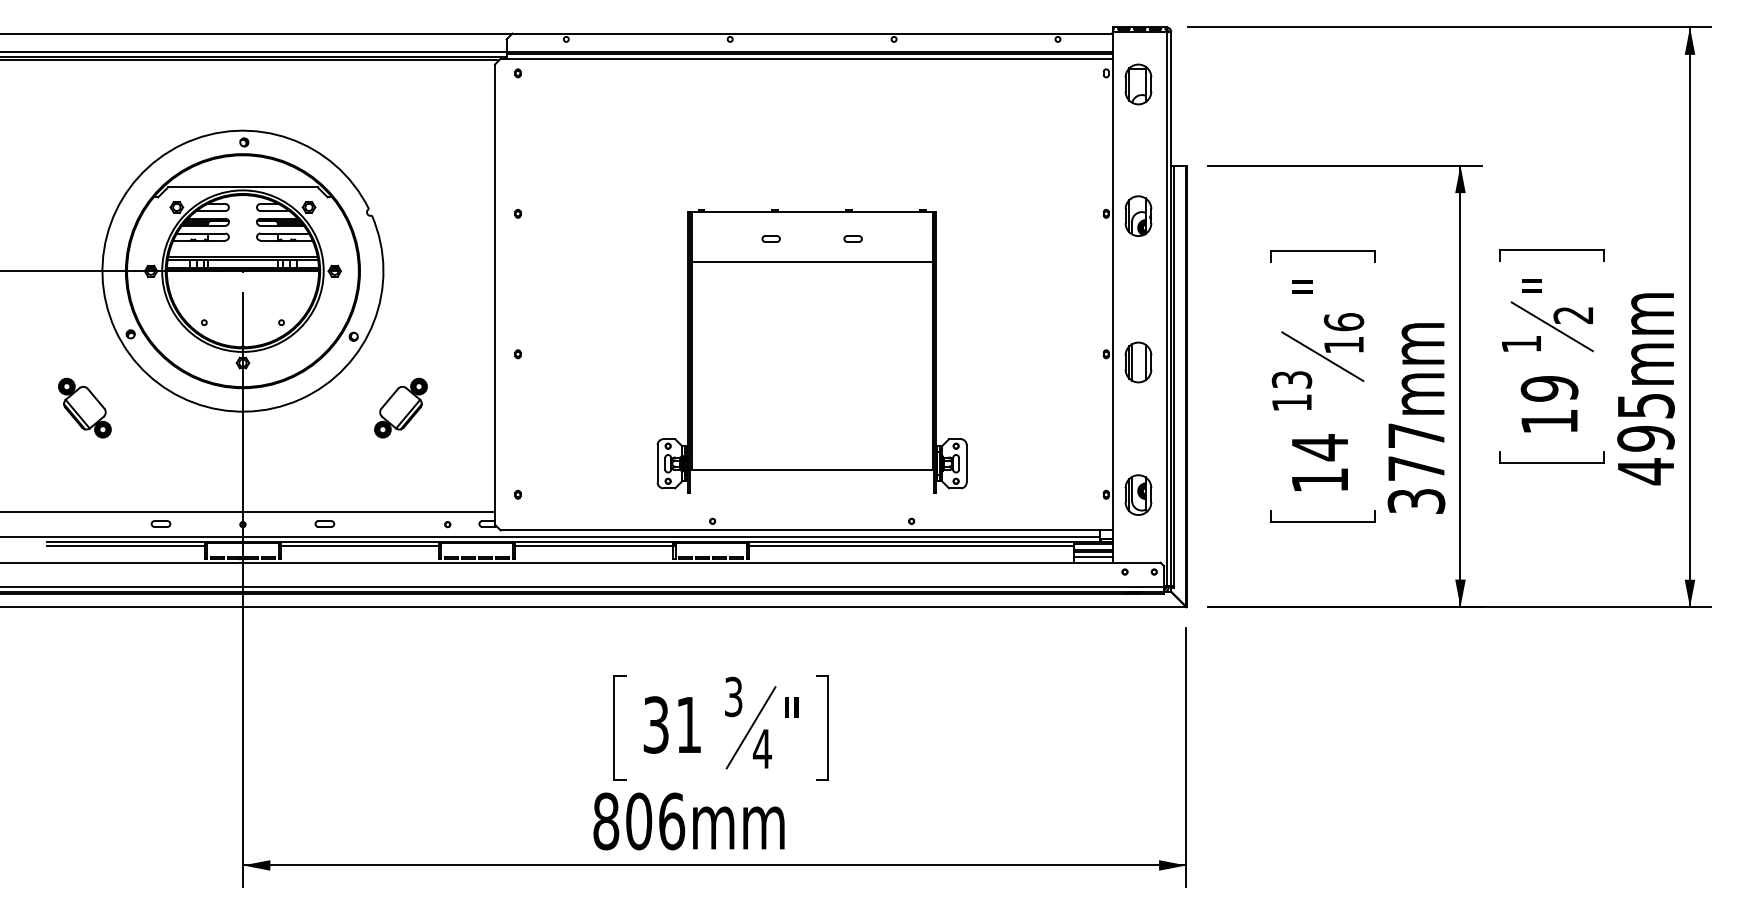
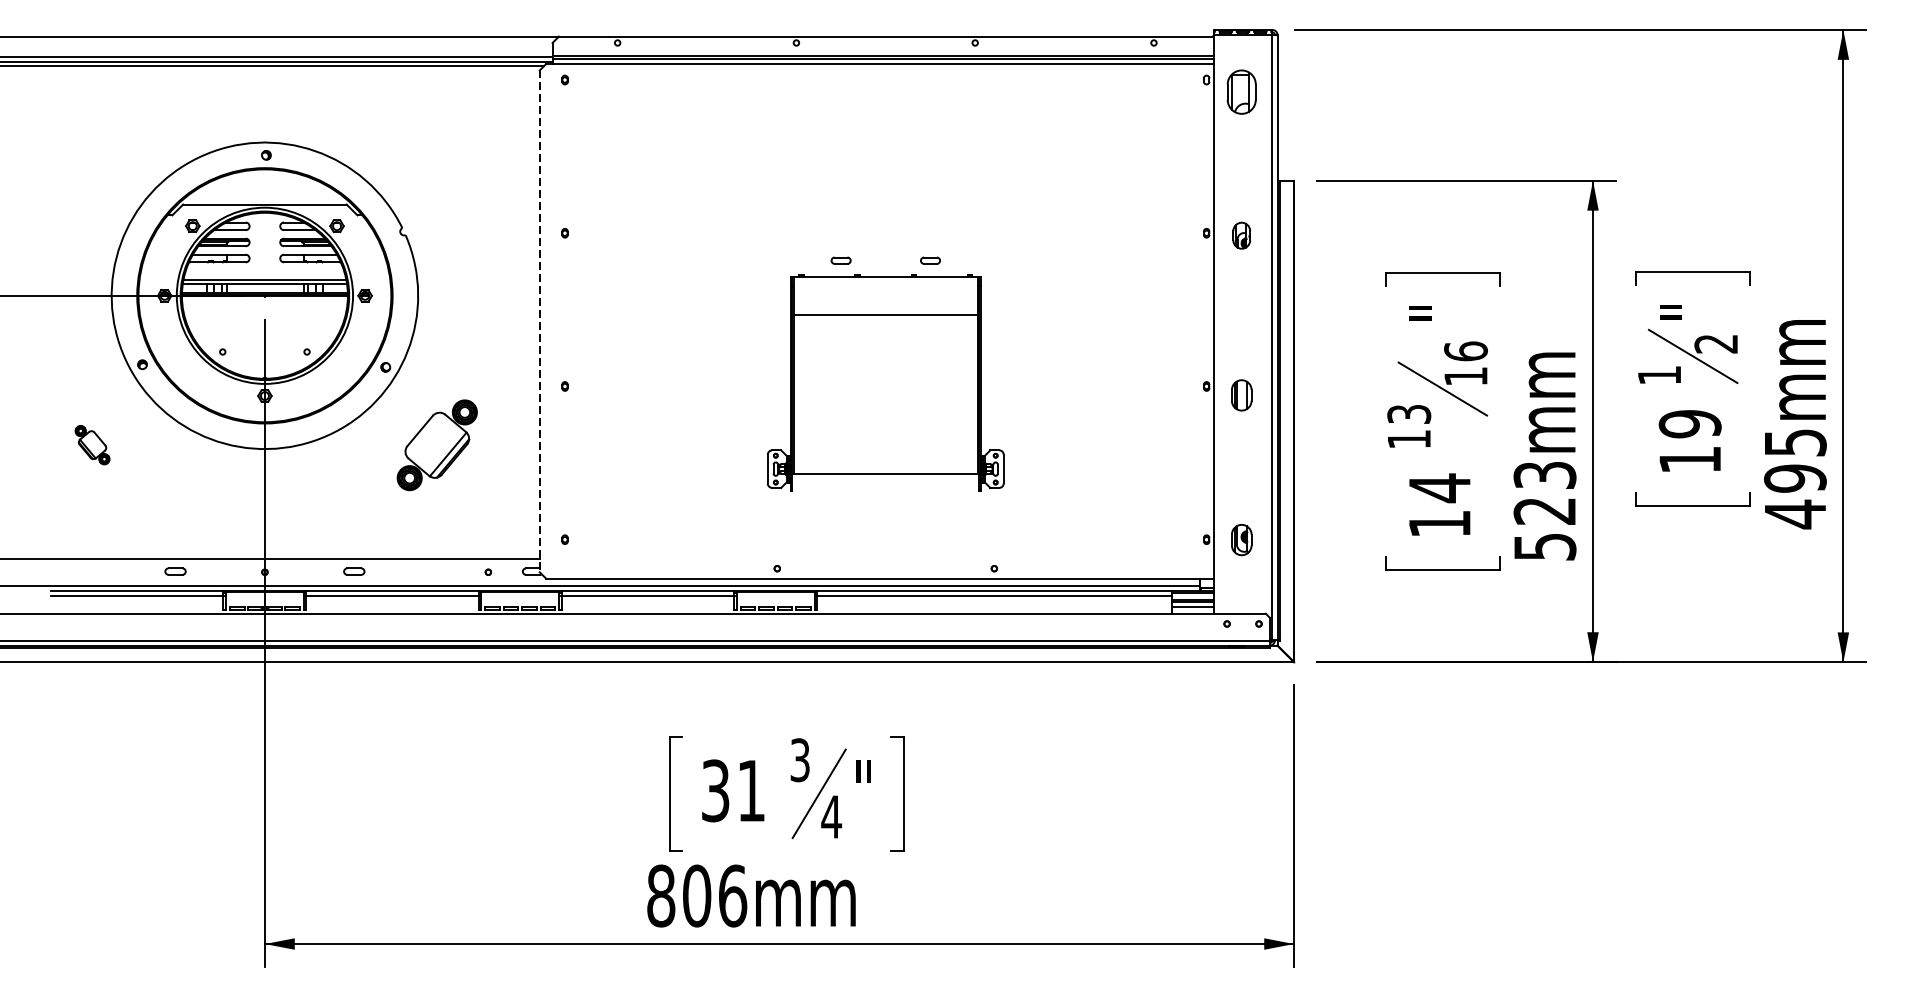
part: (1138, 215) -> (1241, 235), size x0.6
line: (494, 295) -> (539, 322), solid -> dashed
part: (811, 351) -> (885, 383), size x0.7
part: (1138, 362) -> (1241, 395), size x0.7
part: (84, 407) -> (92, 444), size x0.6
part: (400, 407) -> (436, 444), size x1.4
text: (1416, 468) -> (1545, 511), 377mm -> 523mm
part: (1138, 494) -> (1241, 539), size x0.7

